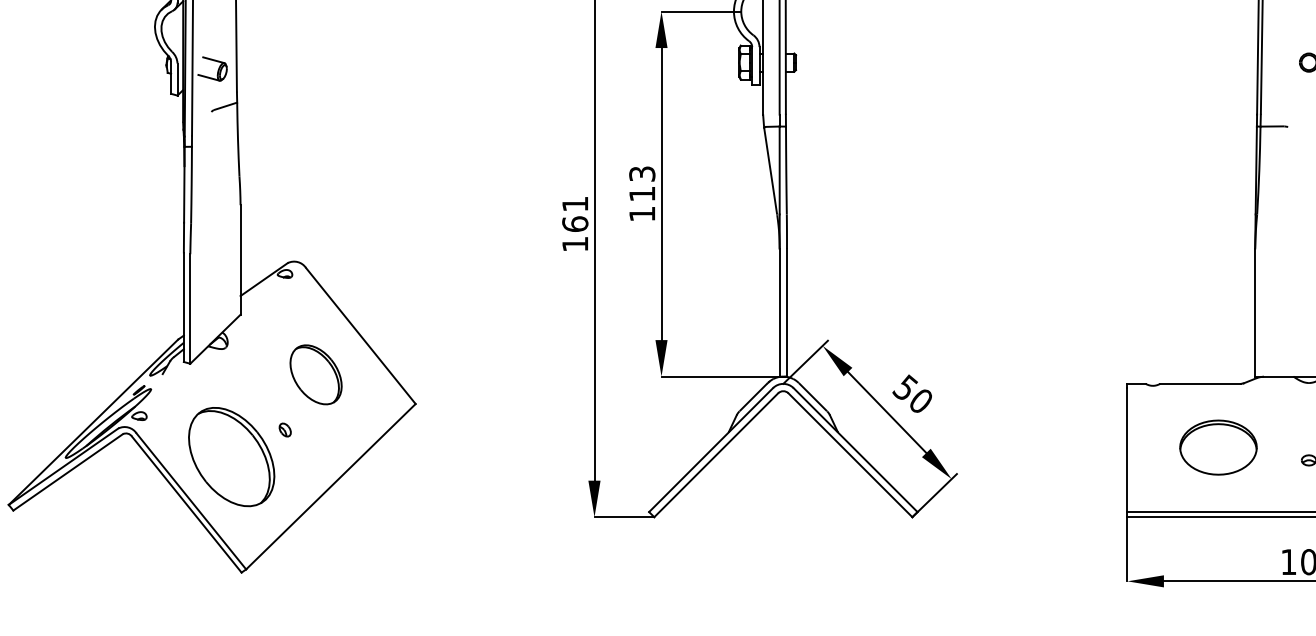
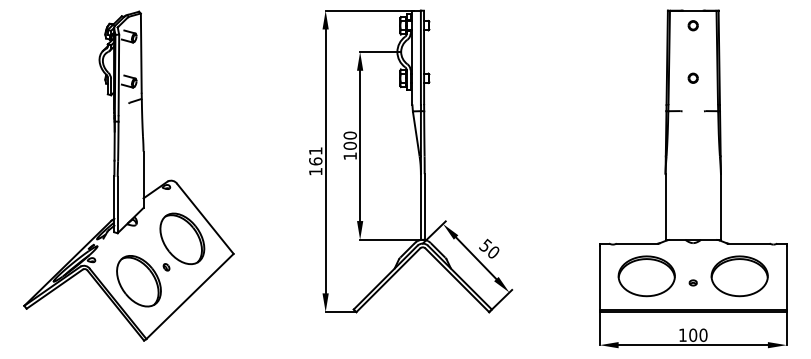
text: (640, 183) -> (349, 140), 113 -> 100
part: (316, 374) -> (182, 238), size x1.67
part: (1218, 447) -> (646, 276), size x1.43

